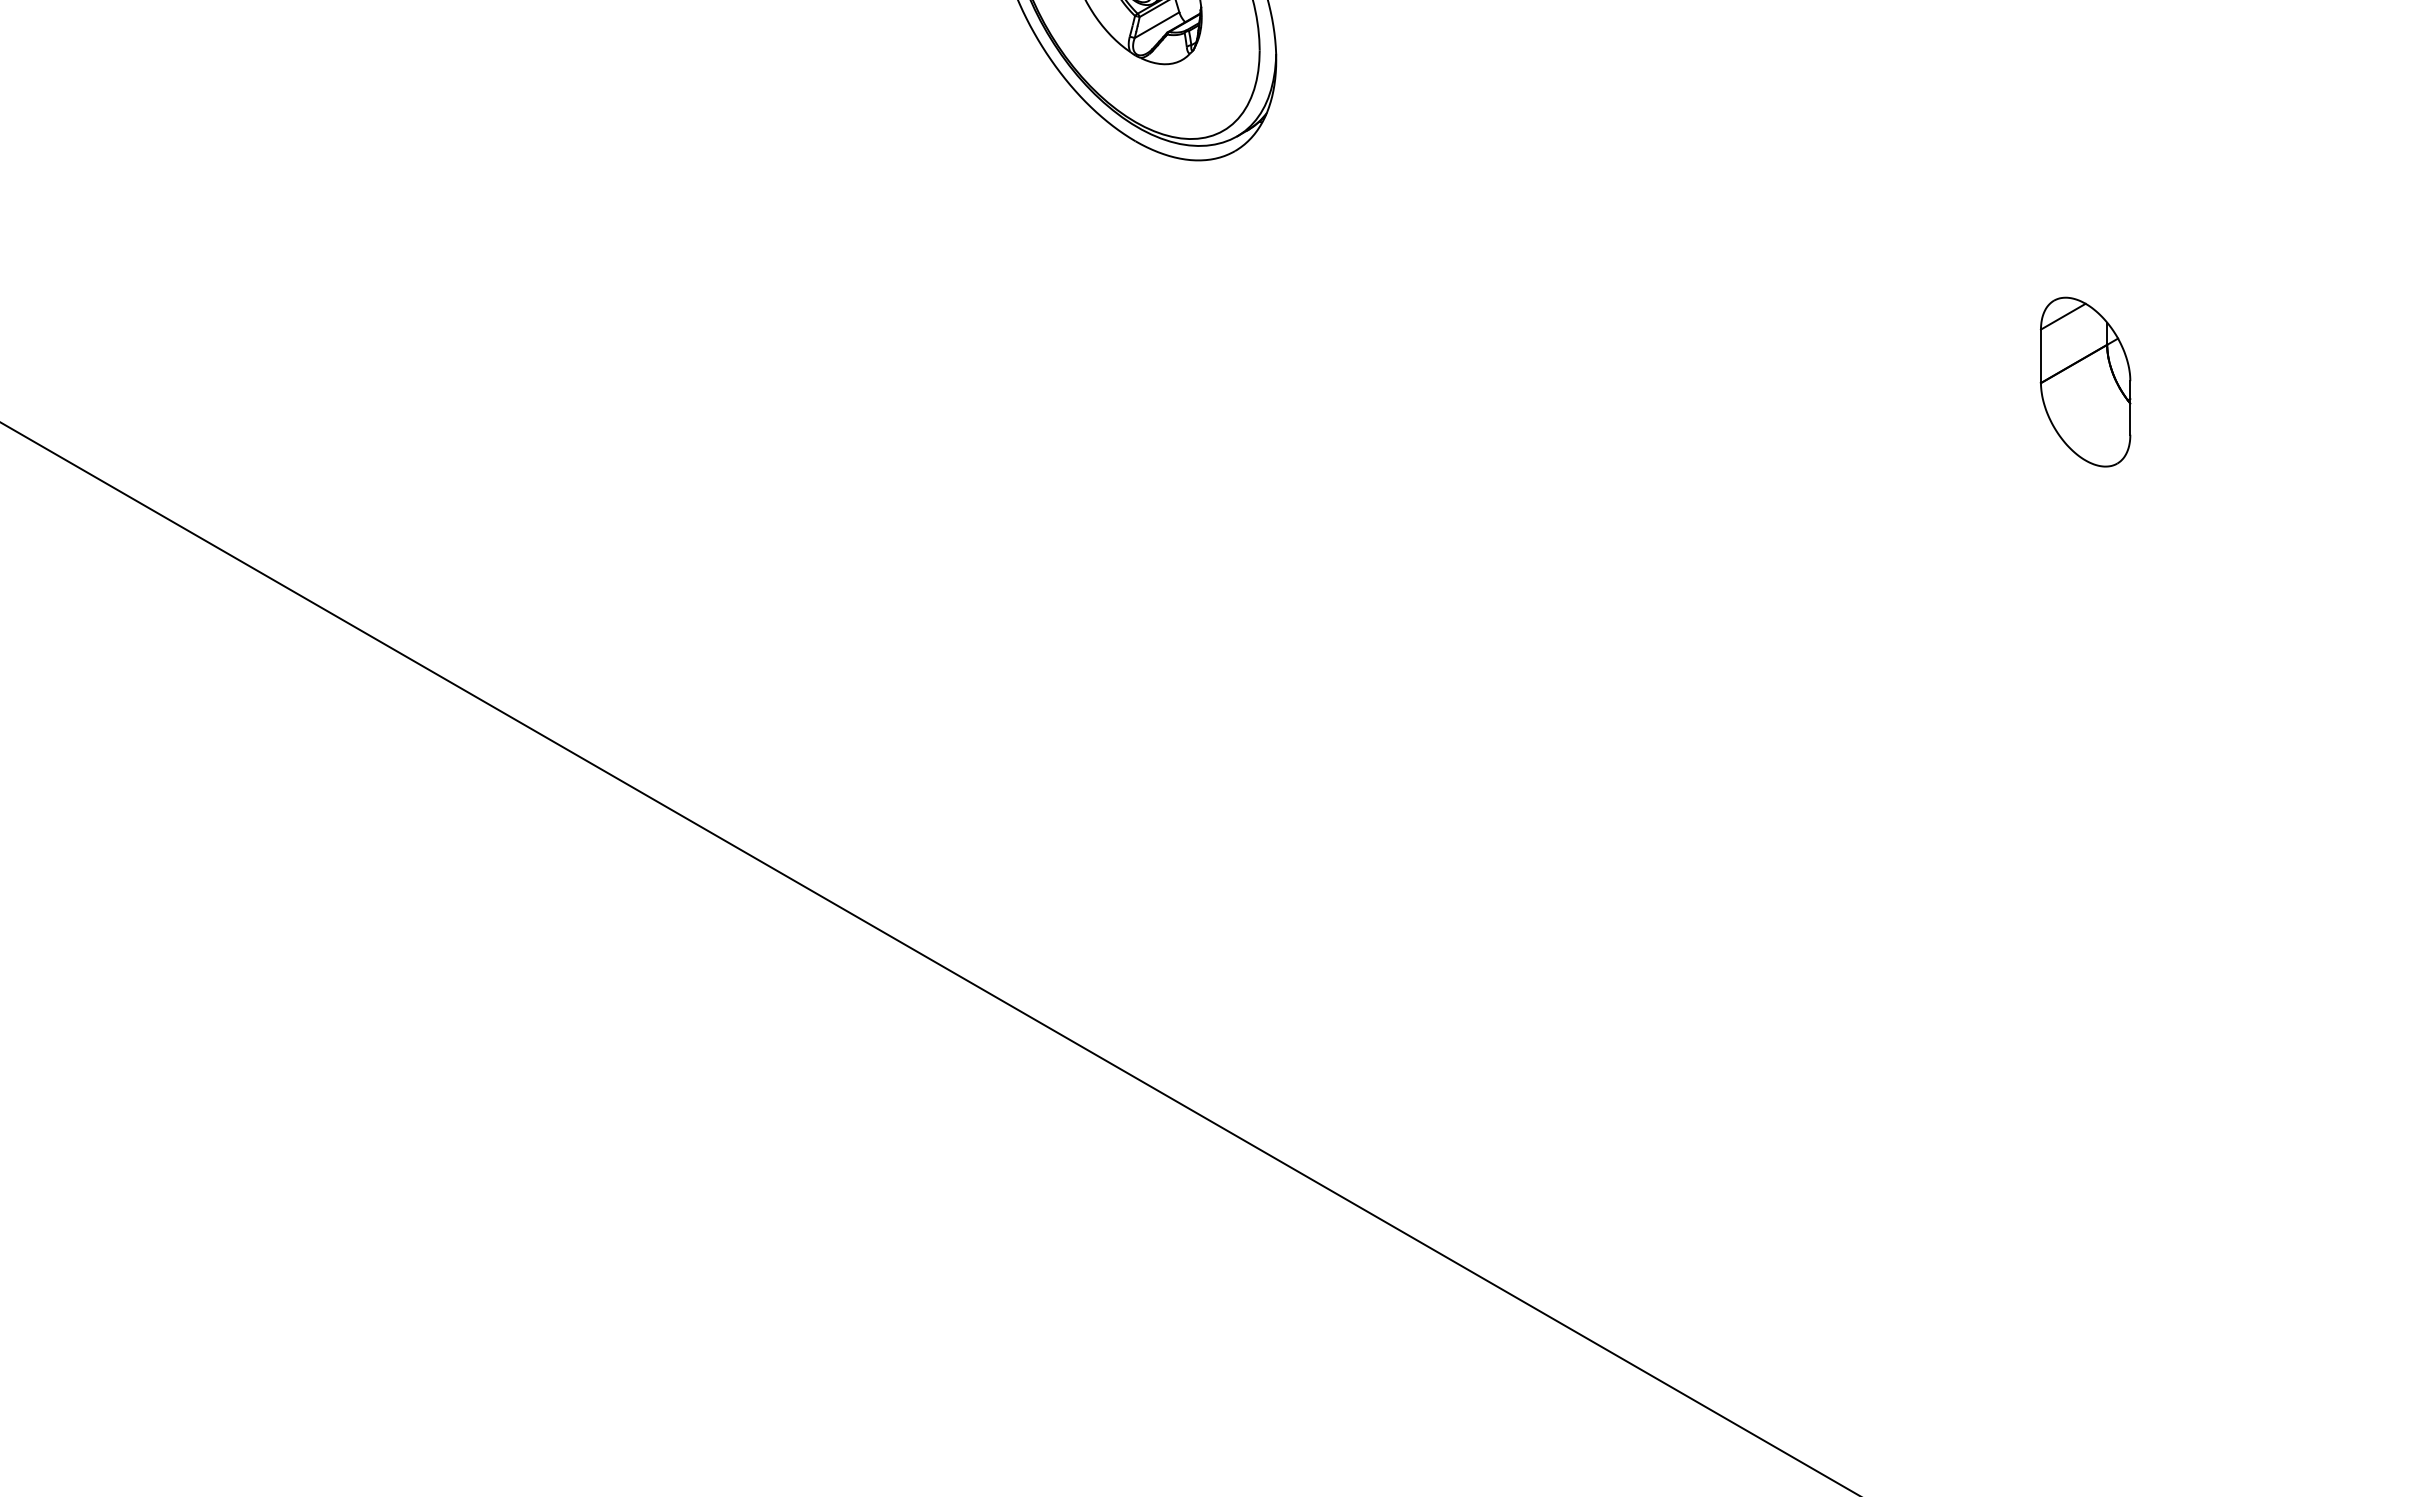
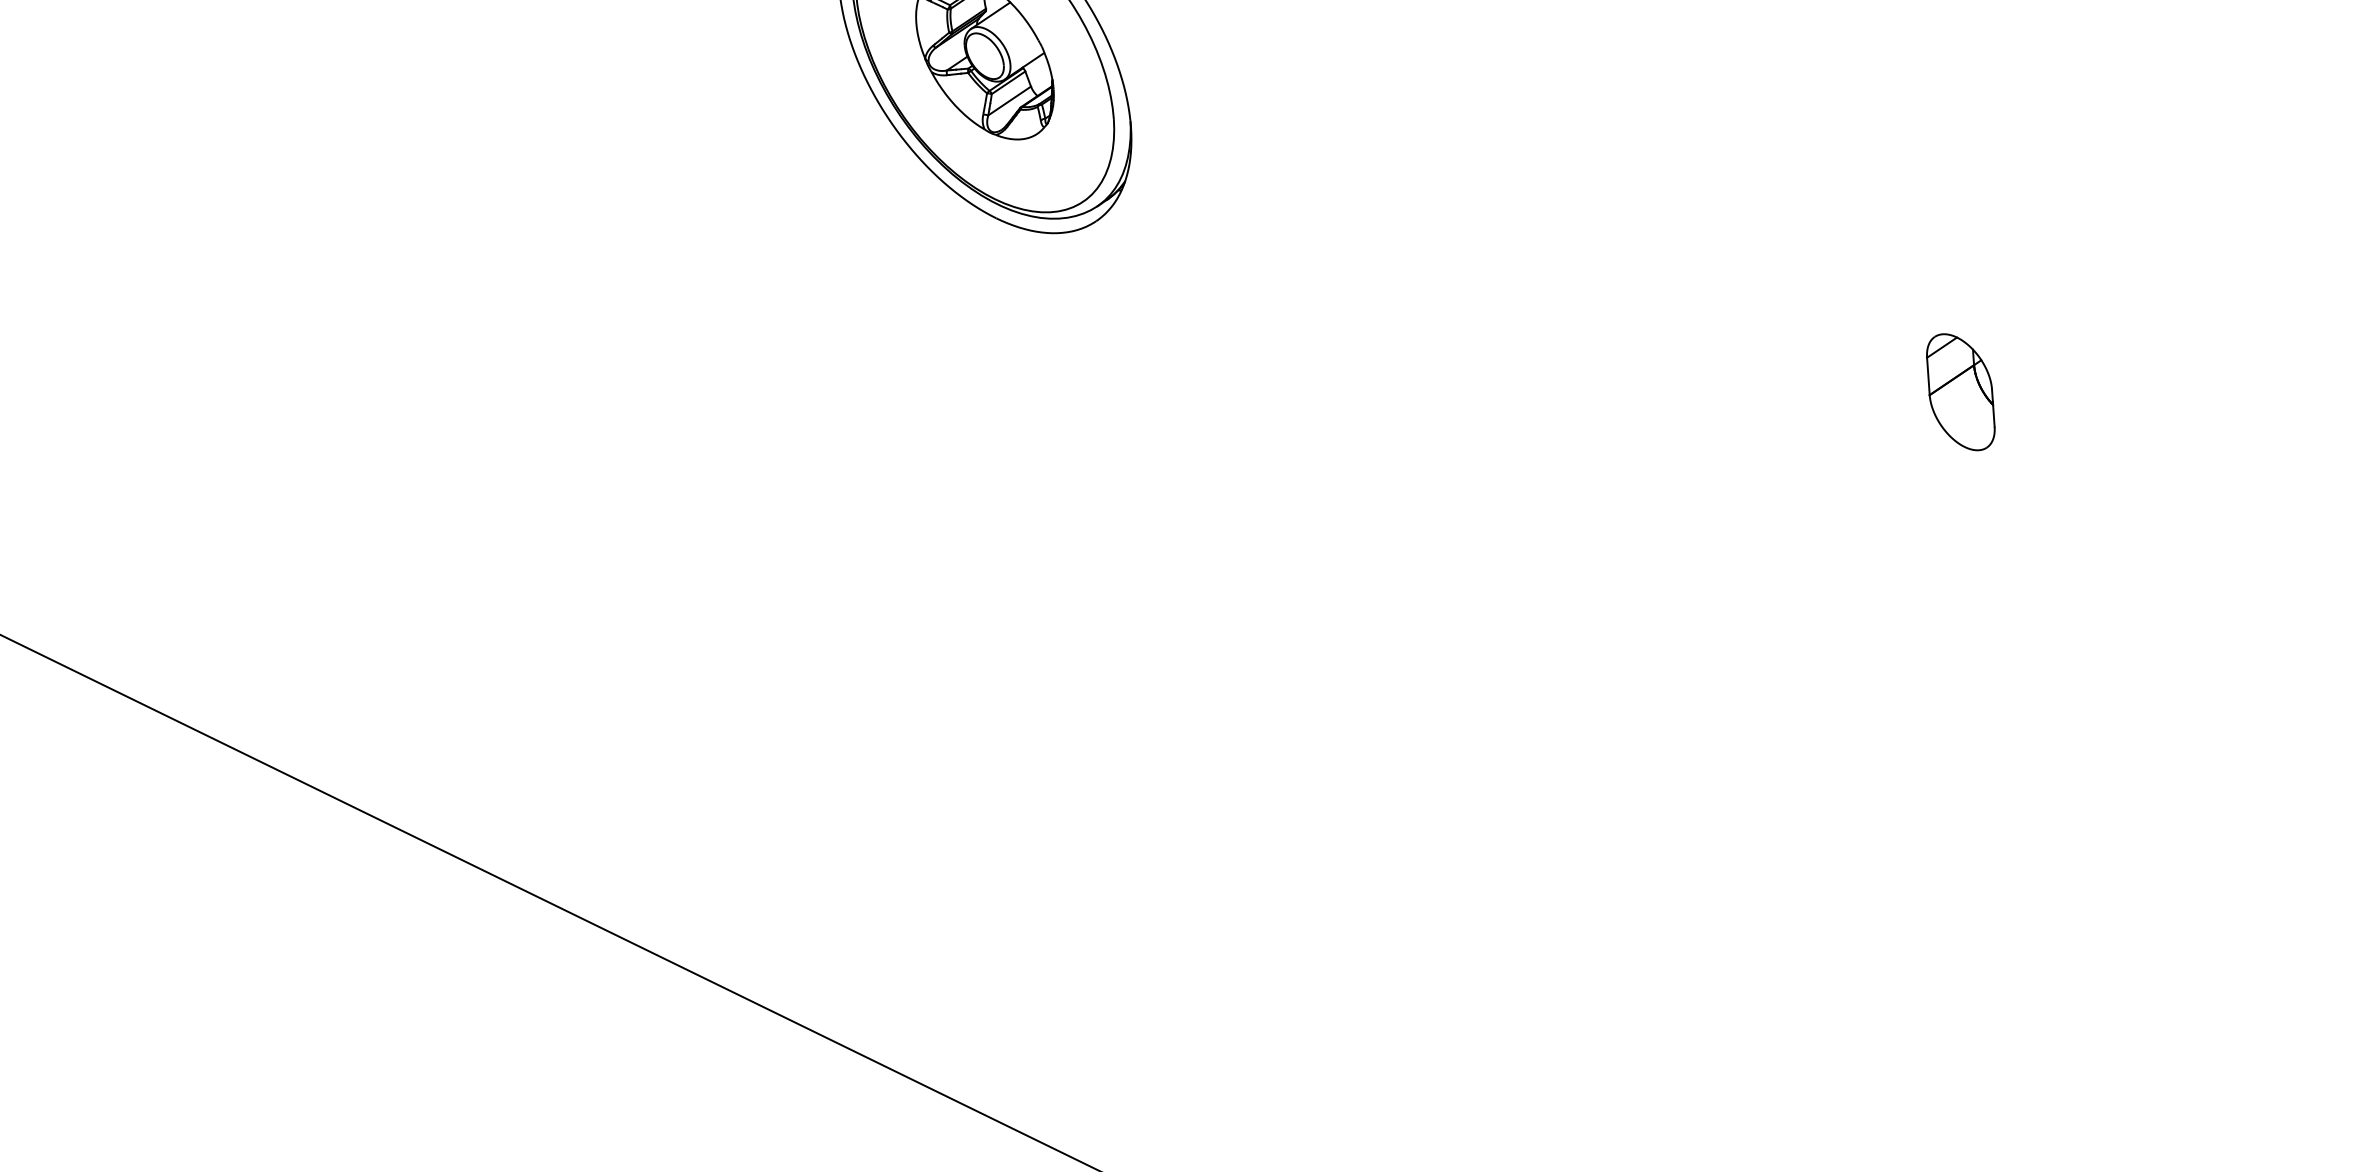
part: (2085, 381) -> (1960, 391), size x0.7

